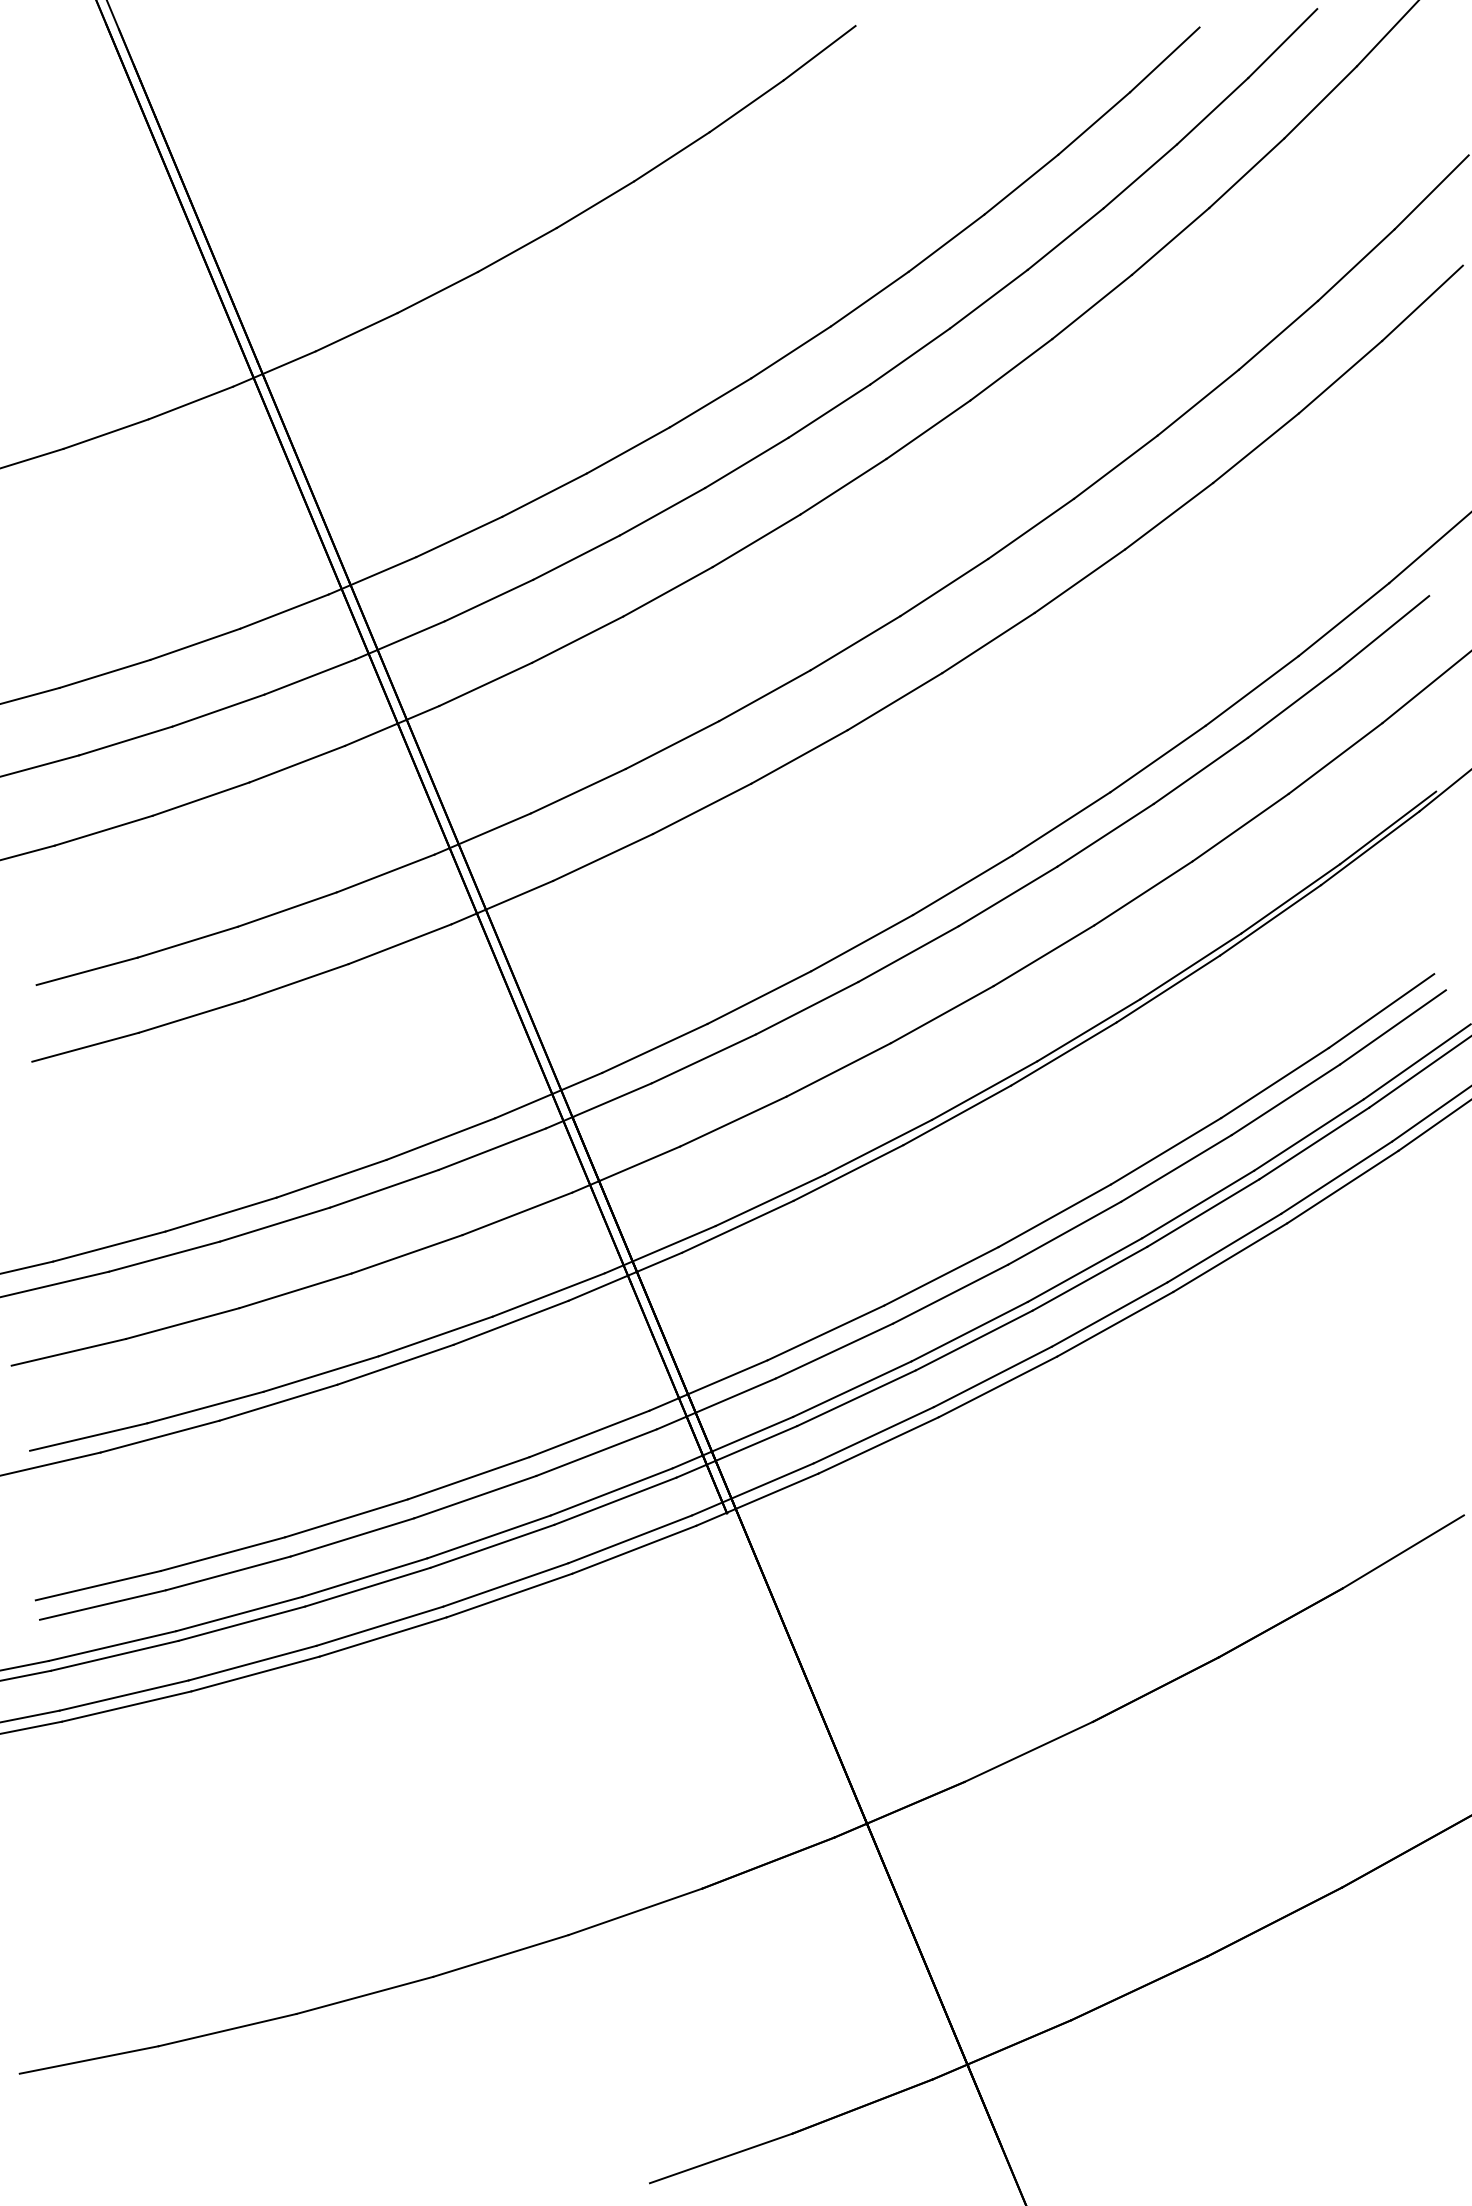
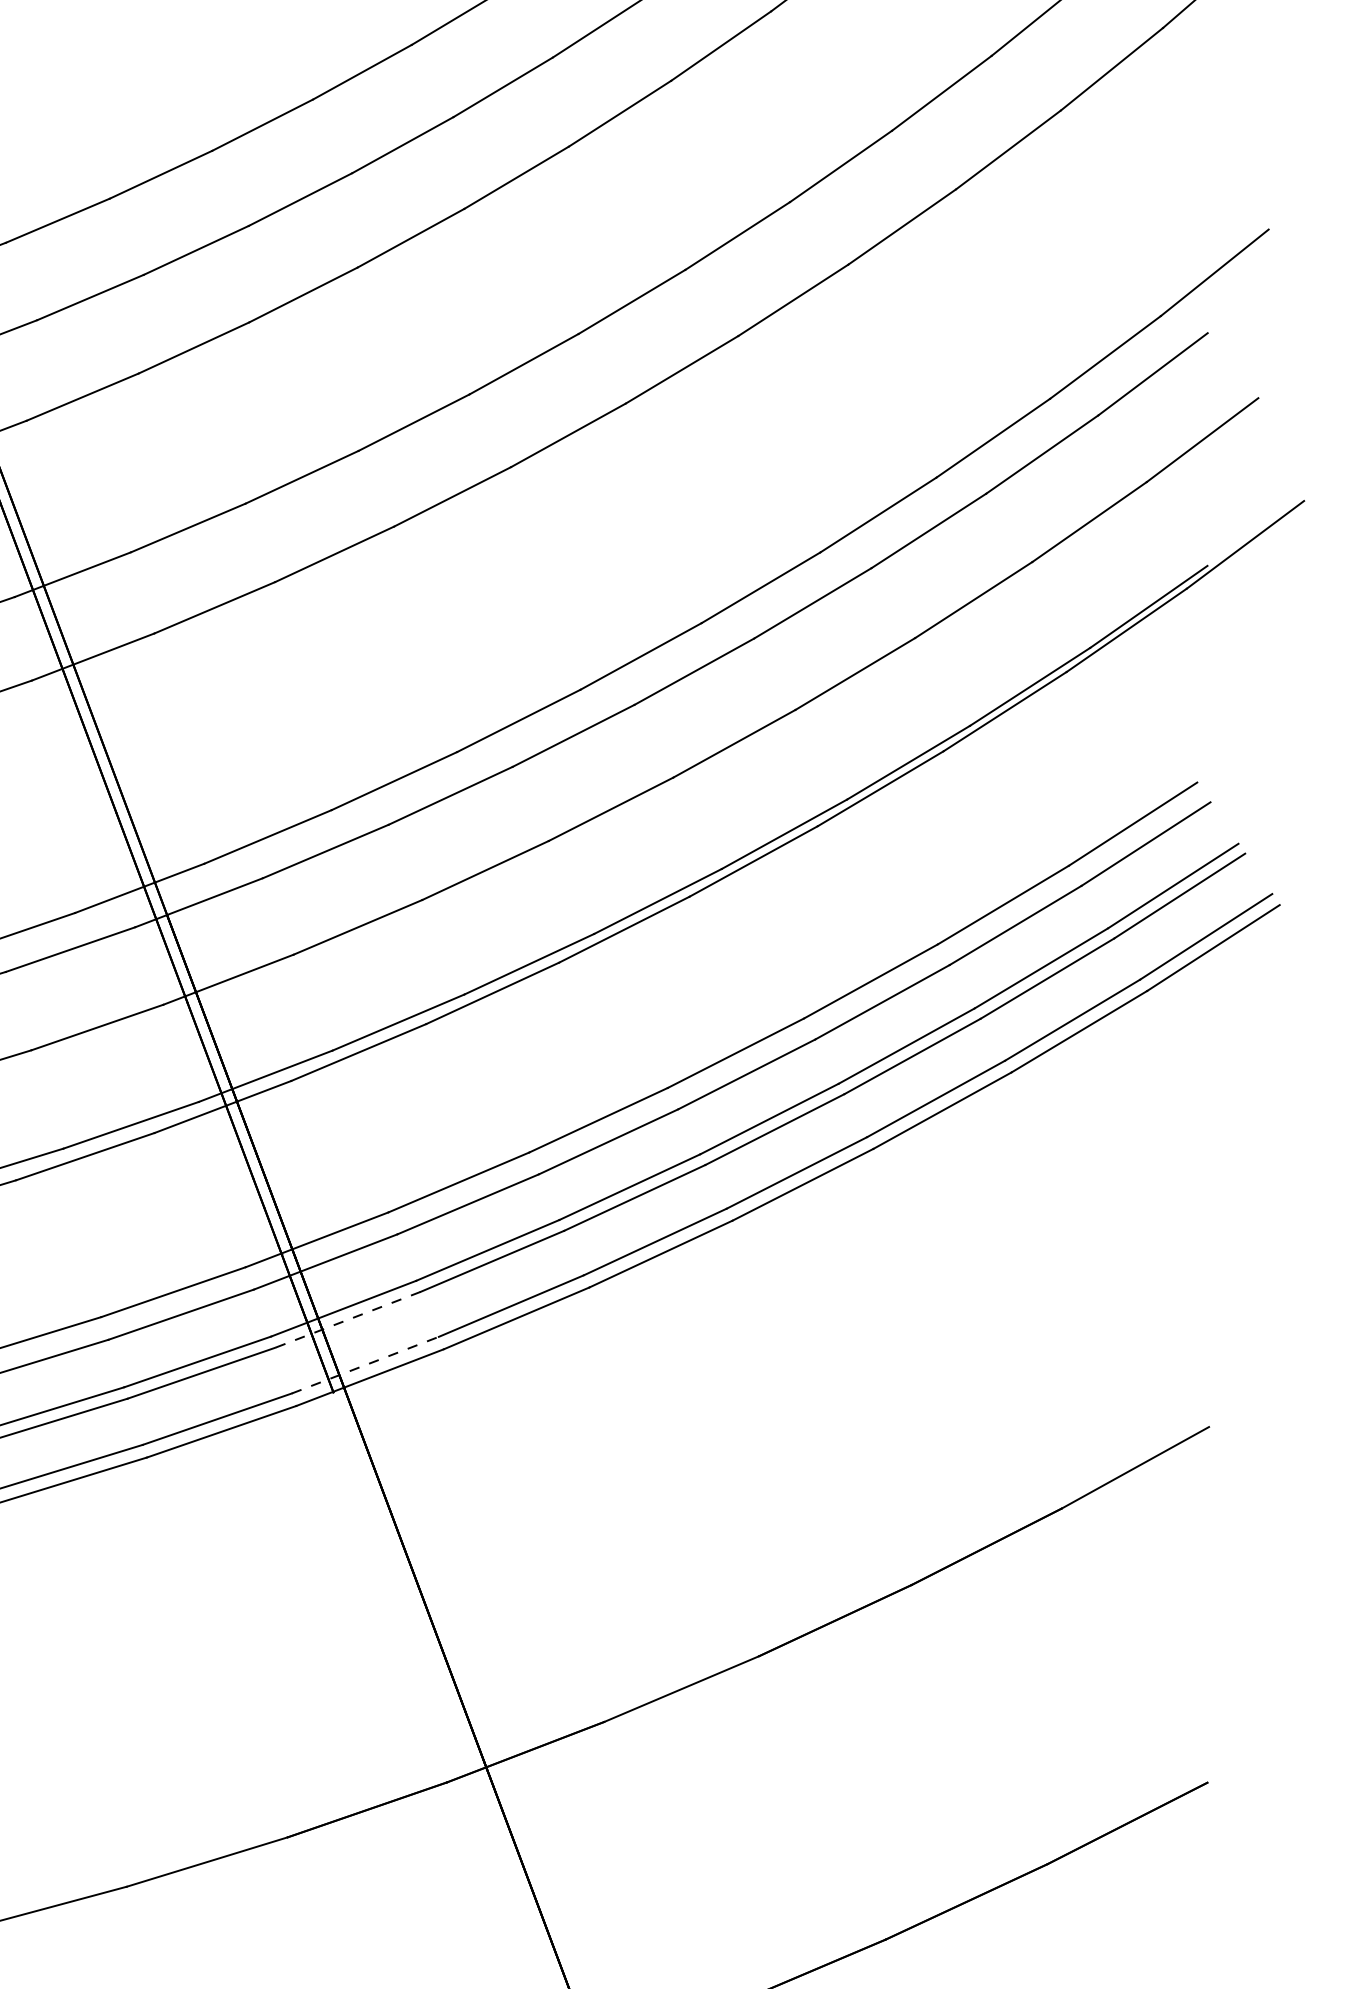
line: (736, 1451) -> (347, 1319), solid -> dashed
line: (753, 1489) -> (365, 1365), solid -> dashed

